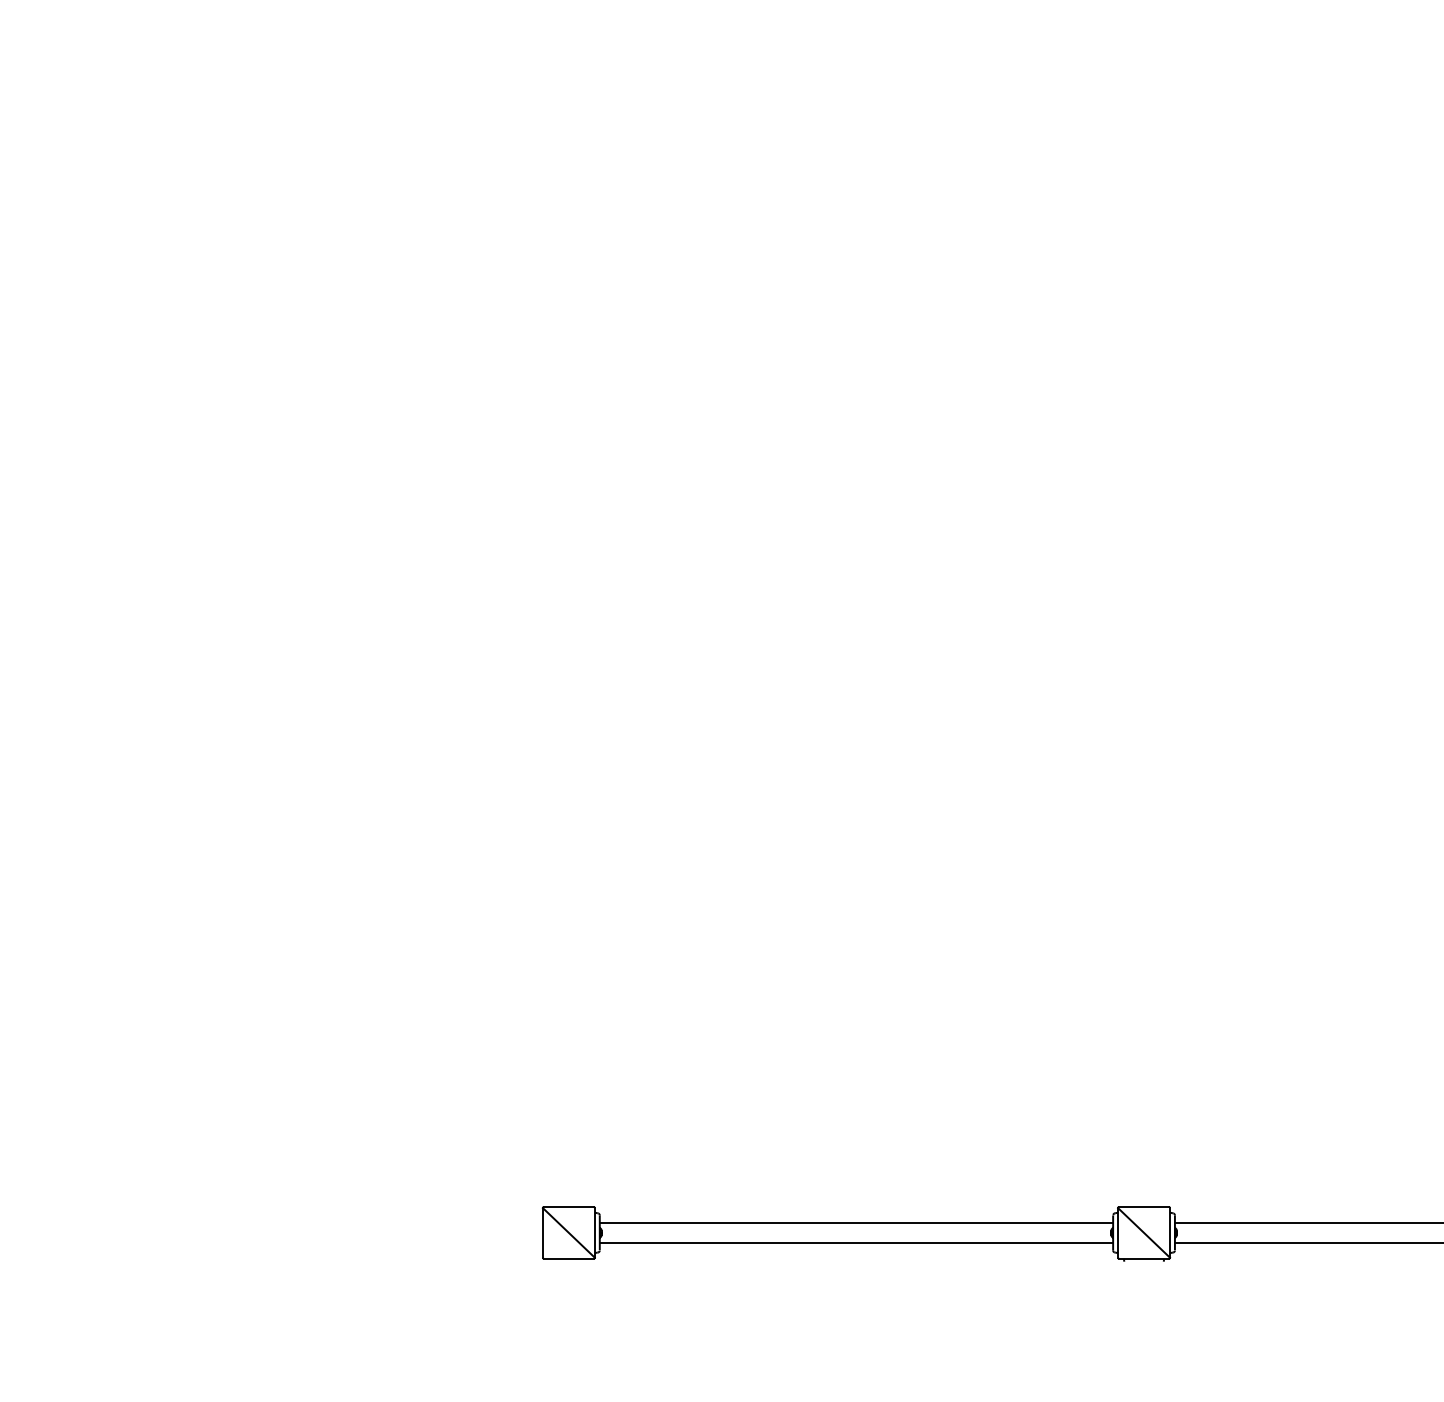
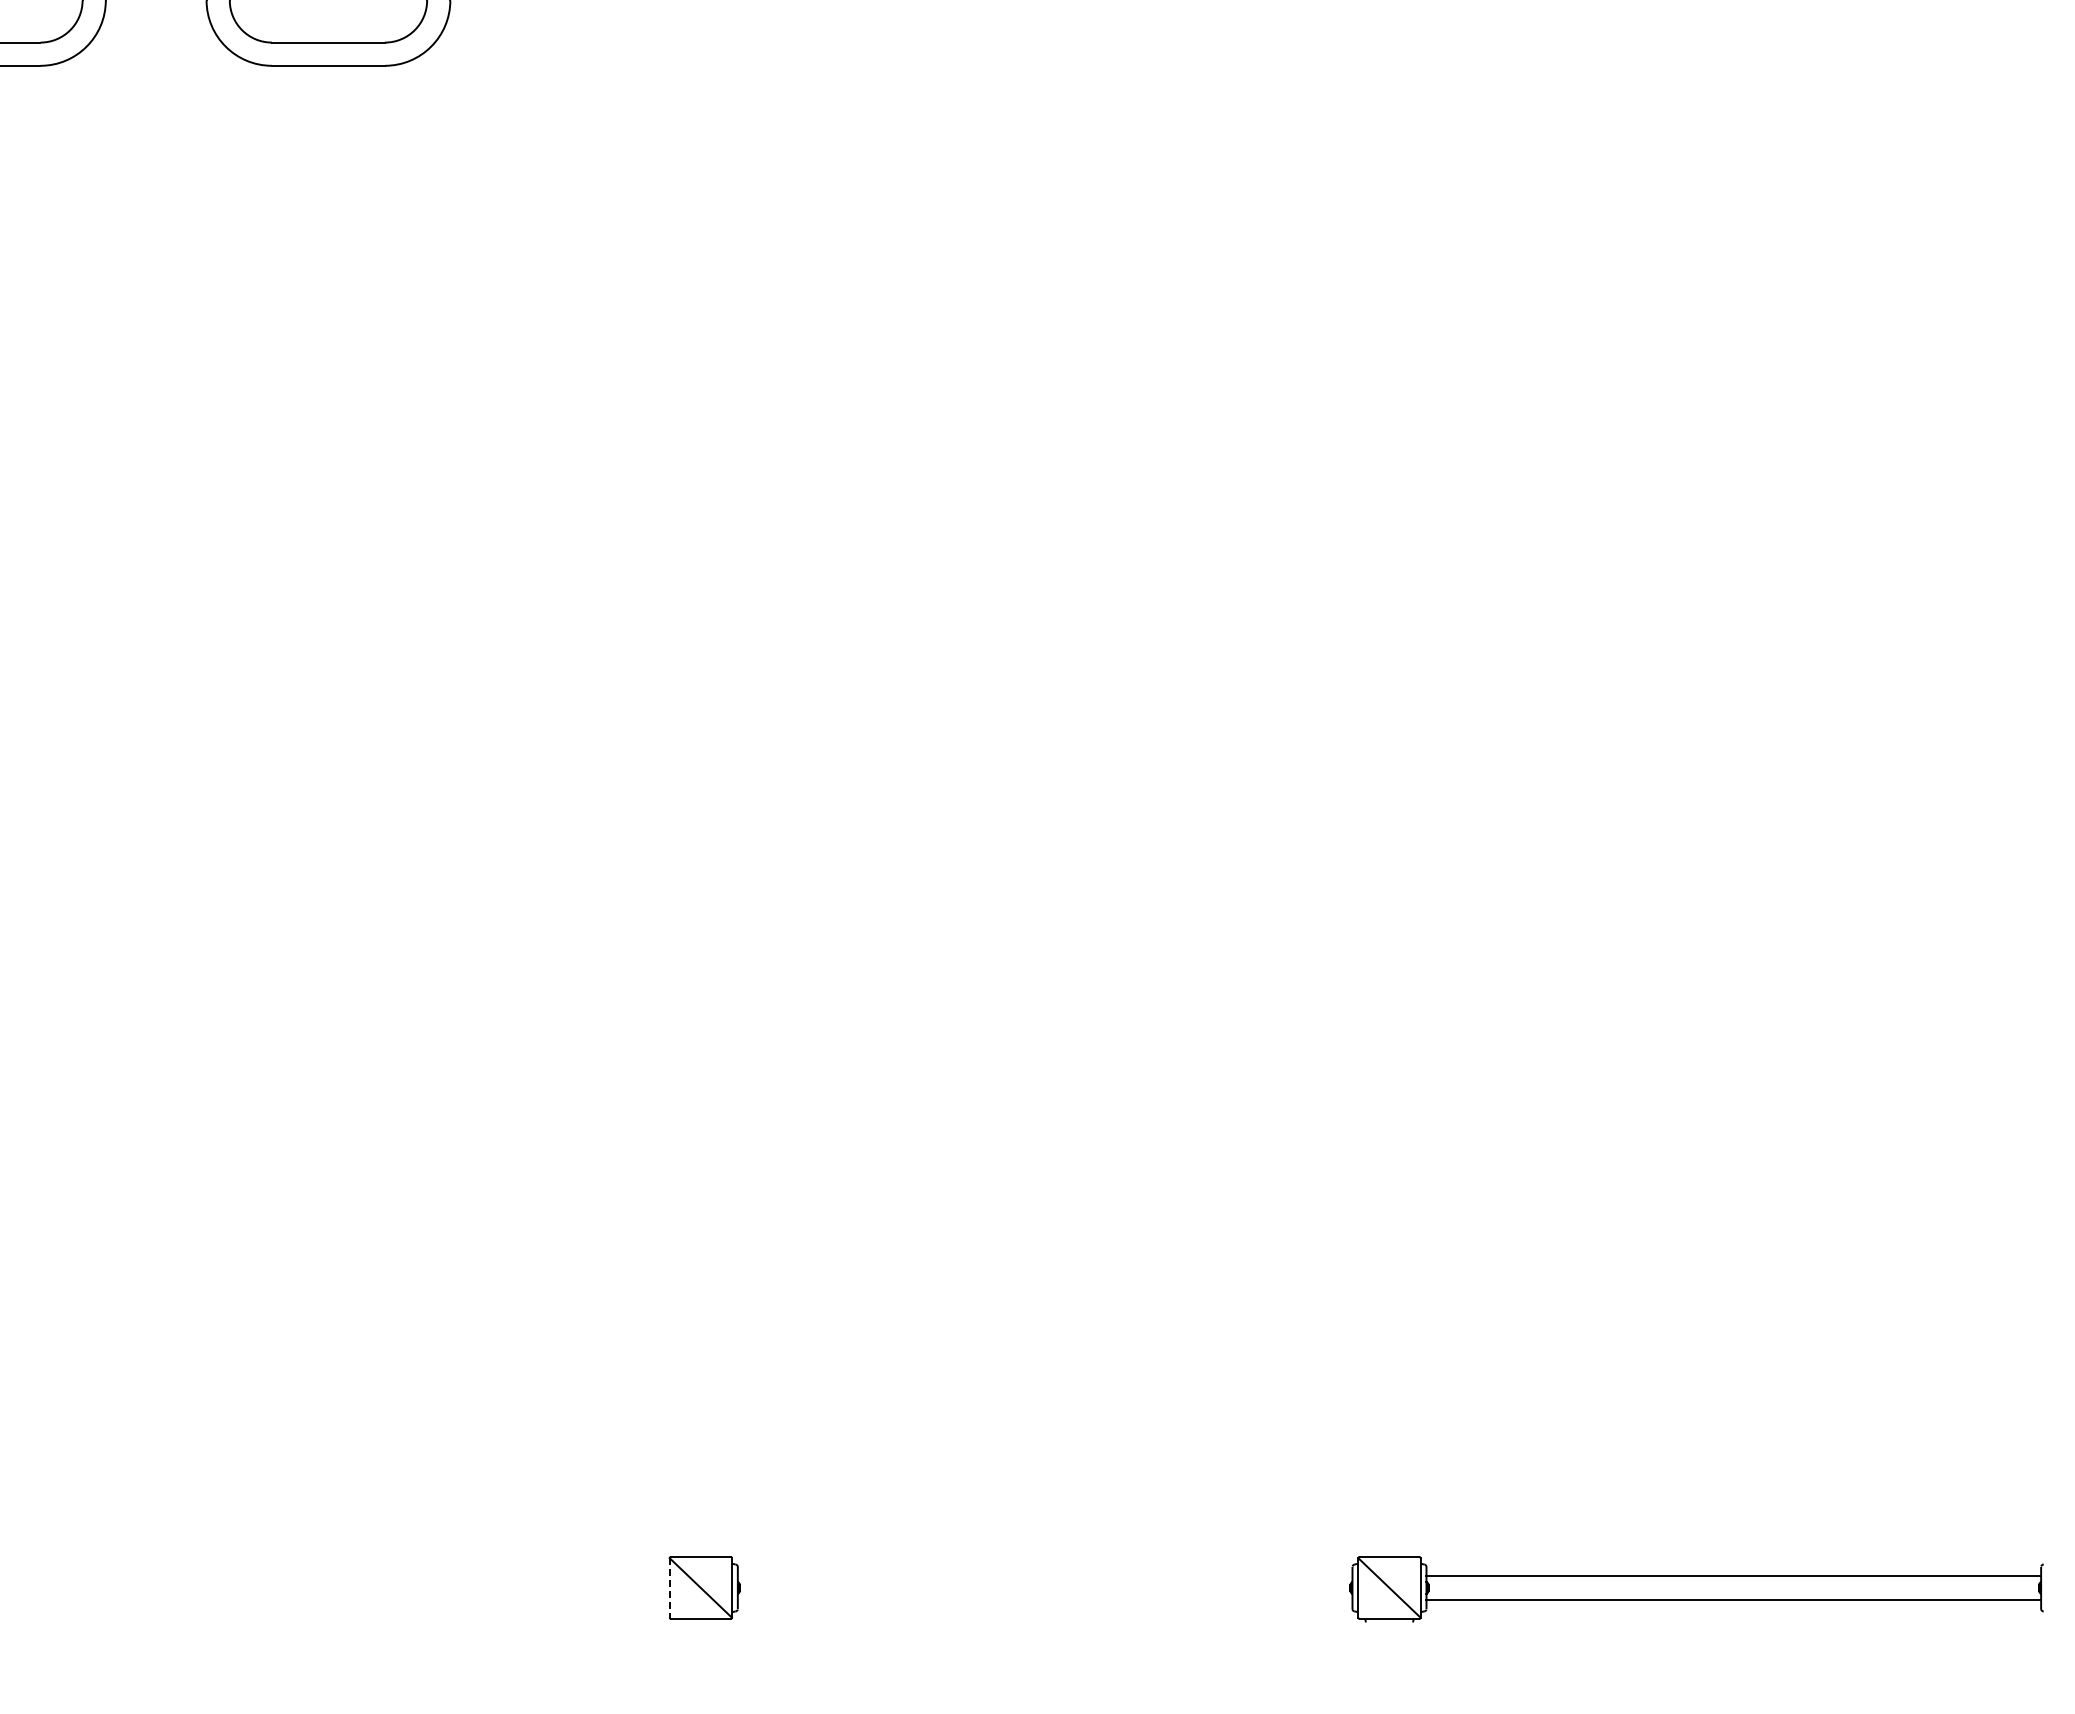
line: (855, 1223) -> (1044, 1576), removed
line: (542, 1232) -> (669, 1587), solid -> dashed
line: (855, 1242) -> (1044, 1599), removed

